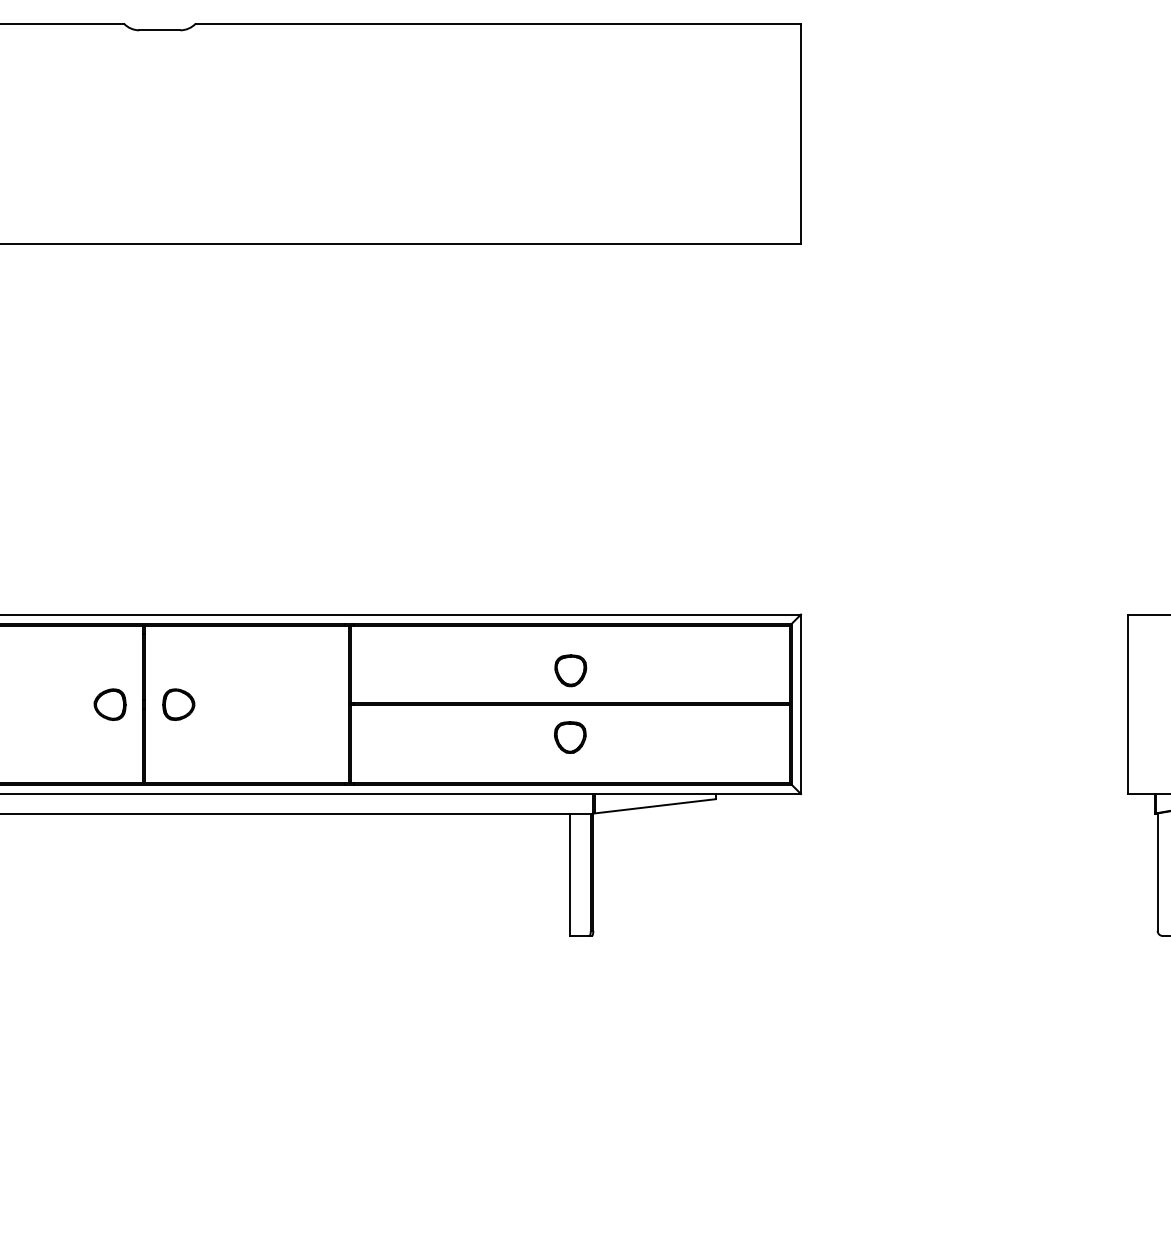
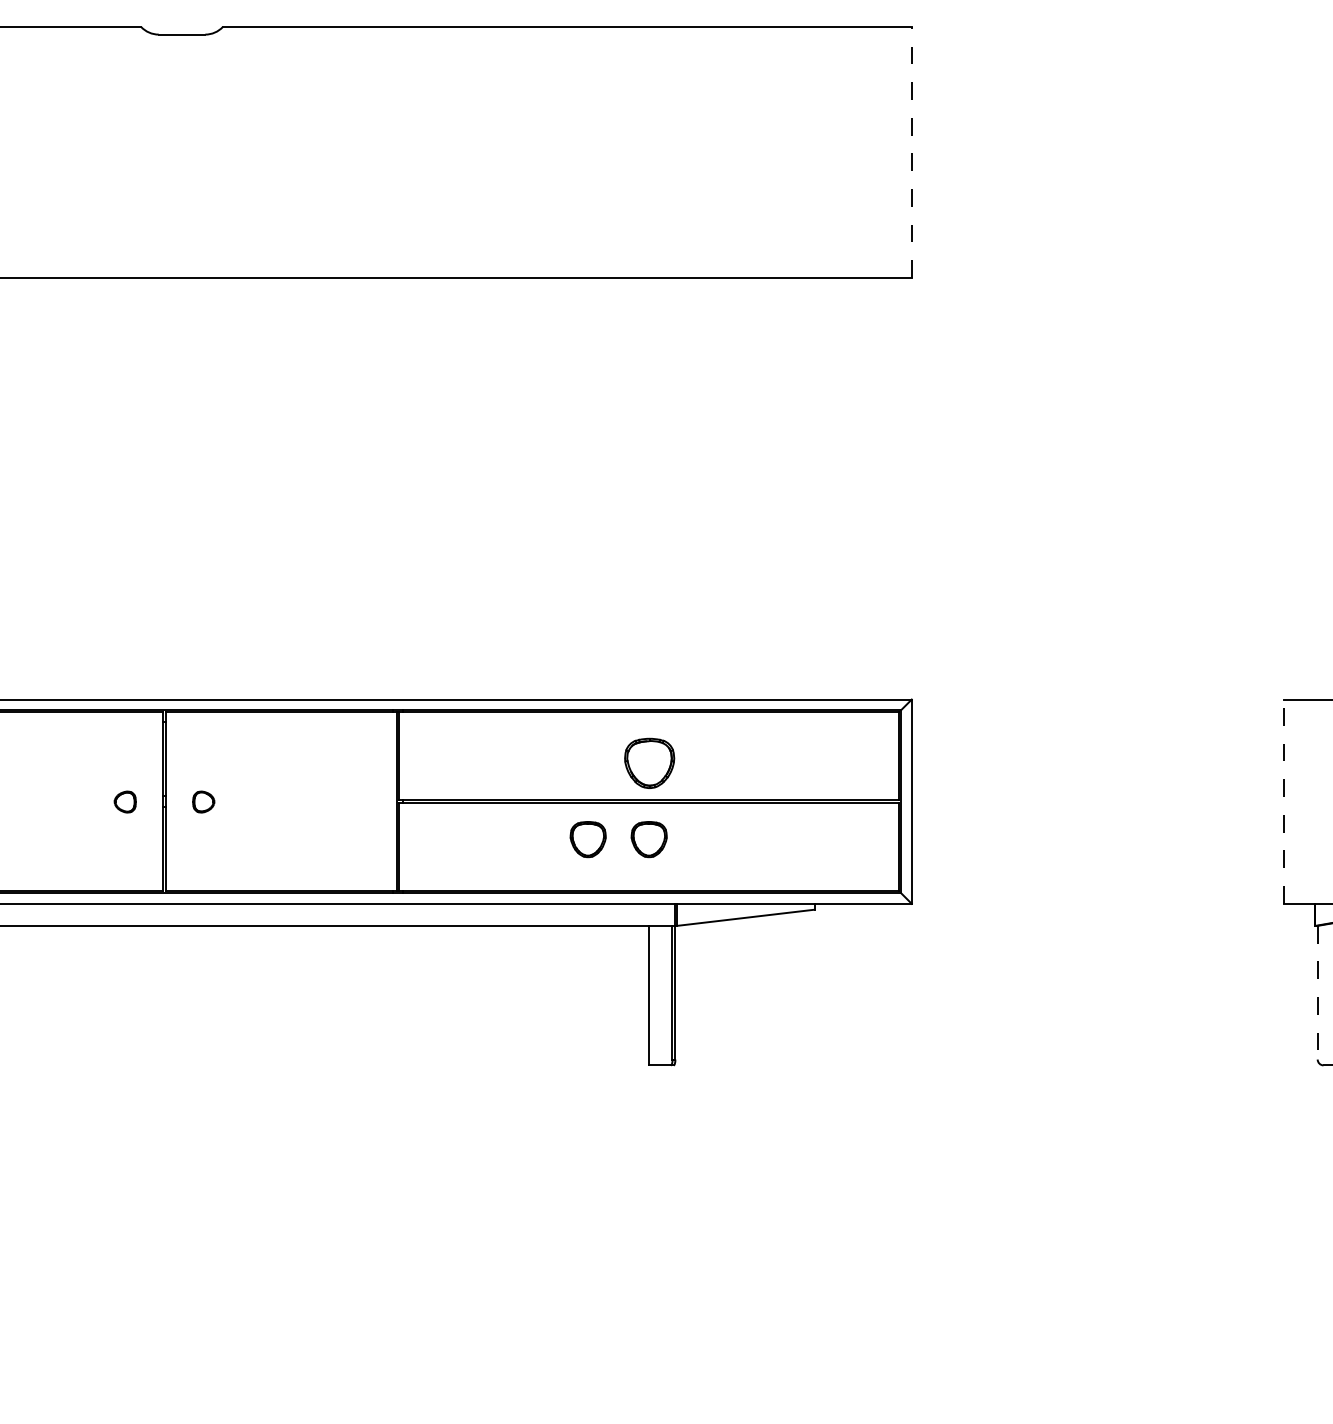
line: (800, 133) -> (911, 152), solid -> dashed
part: (570, 670) -> (649, 763), size x1.4
part: (109, 704) -> (124, 801), size x0.6
part: (178, 704) -> (203, 801), size x0.6
line: (1127, 704) -> (1283, 801), solid -> dashed
part: (516, 737) -> (587, 839), added
line: (1157, 871) -> (1317, 992), solid -> dashed

